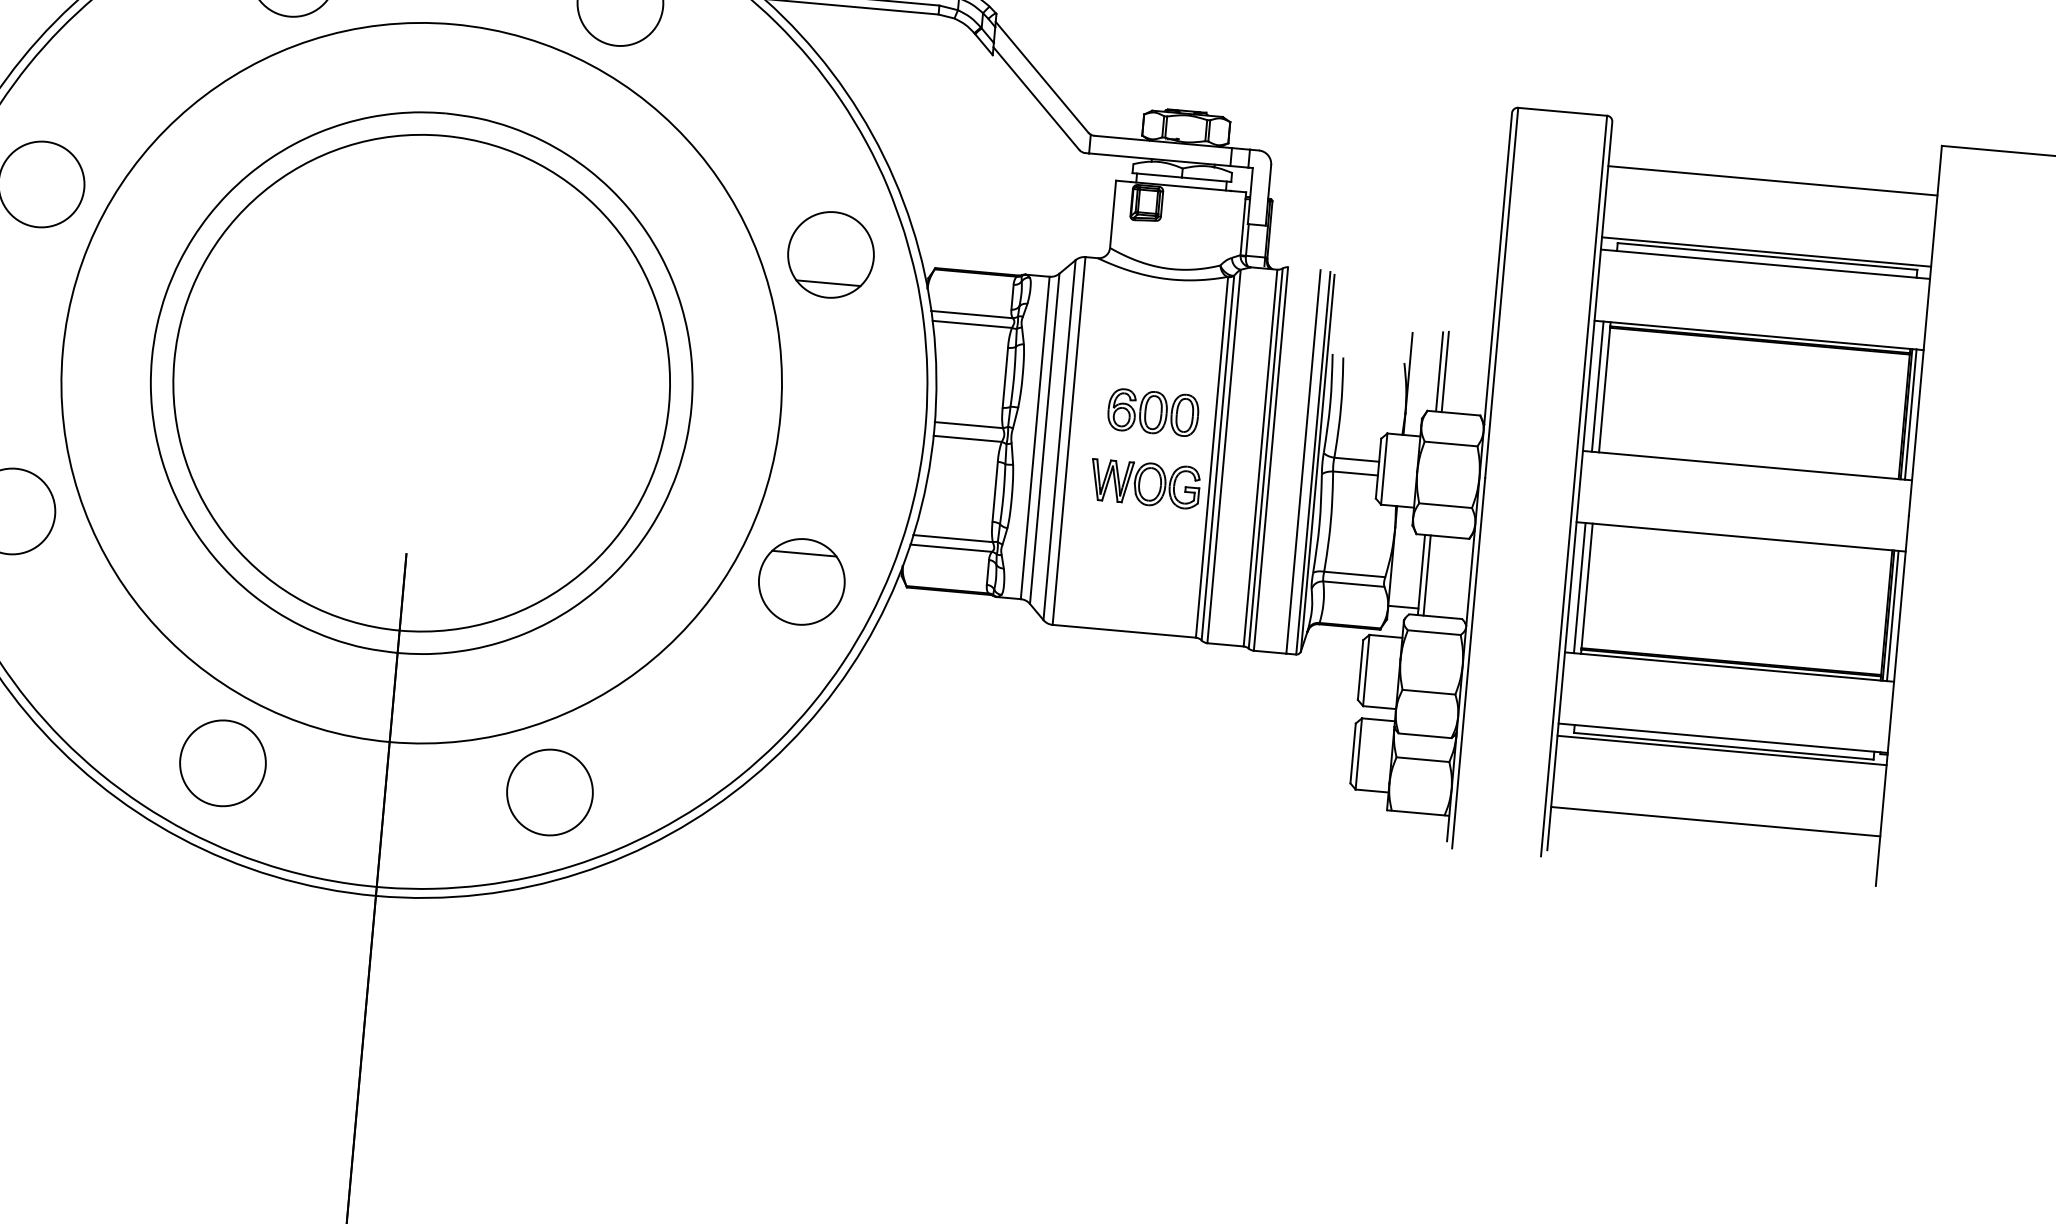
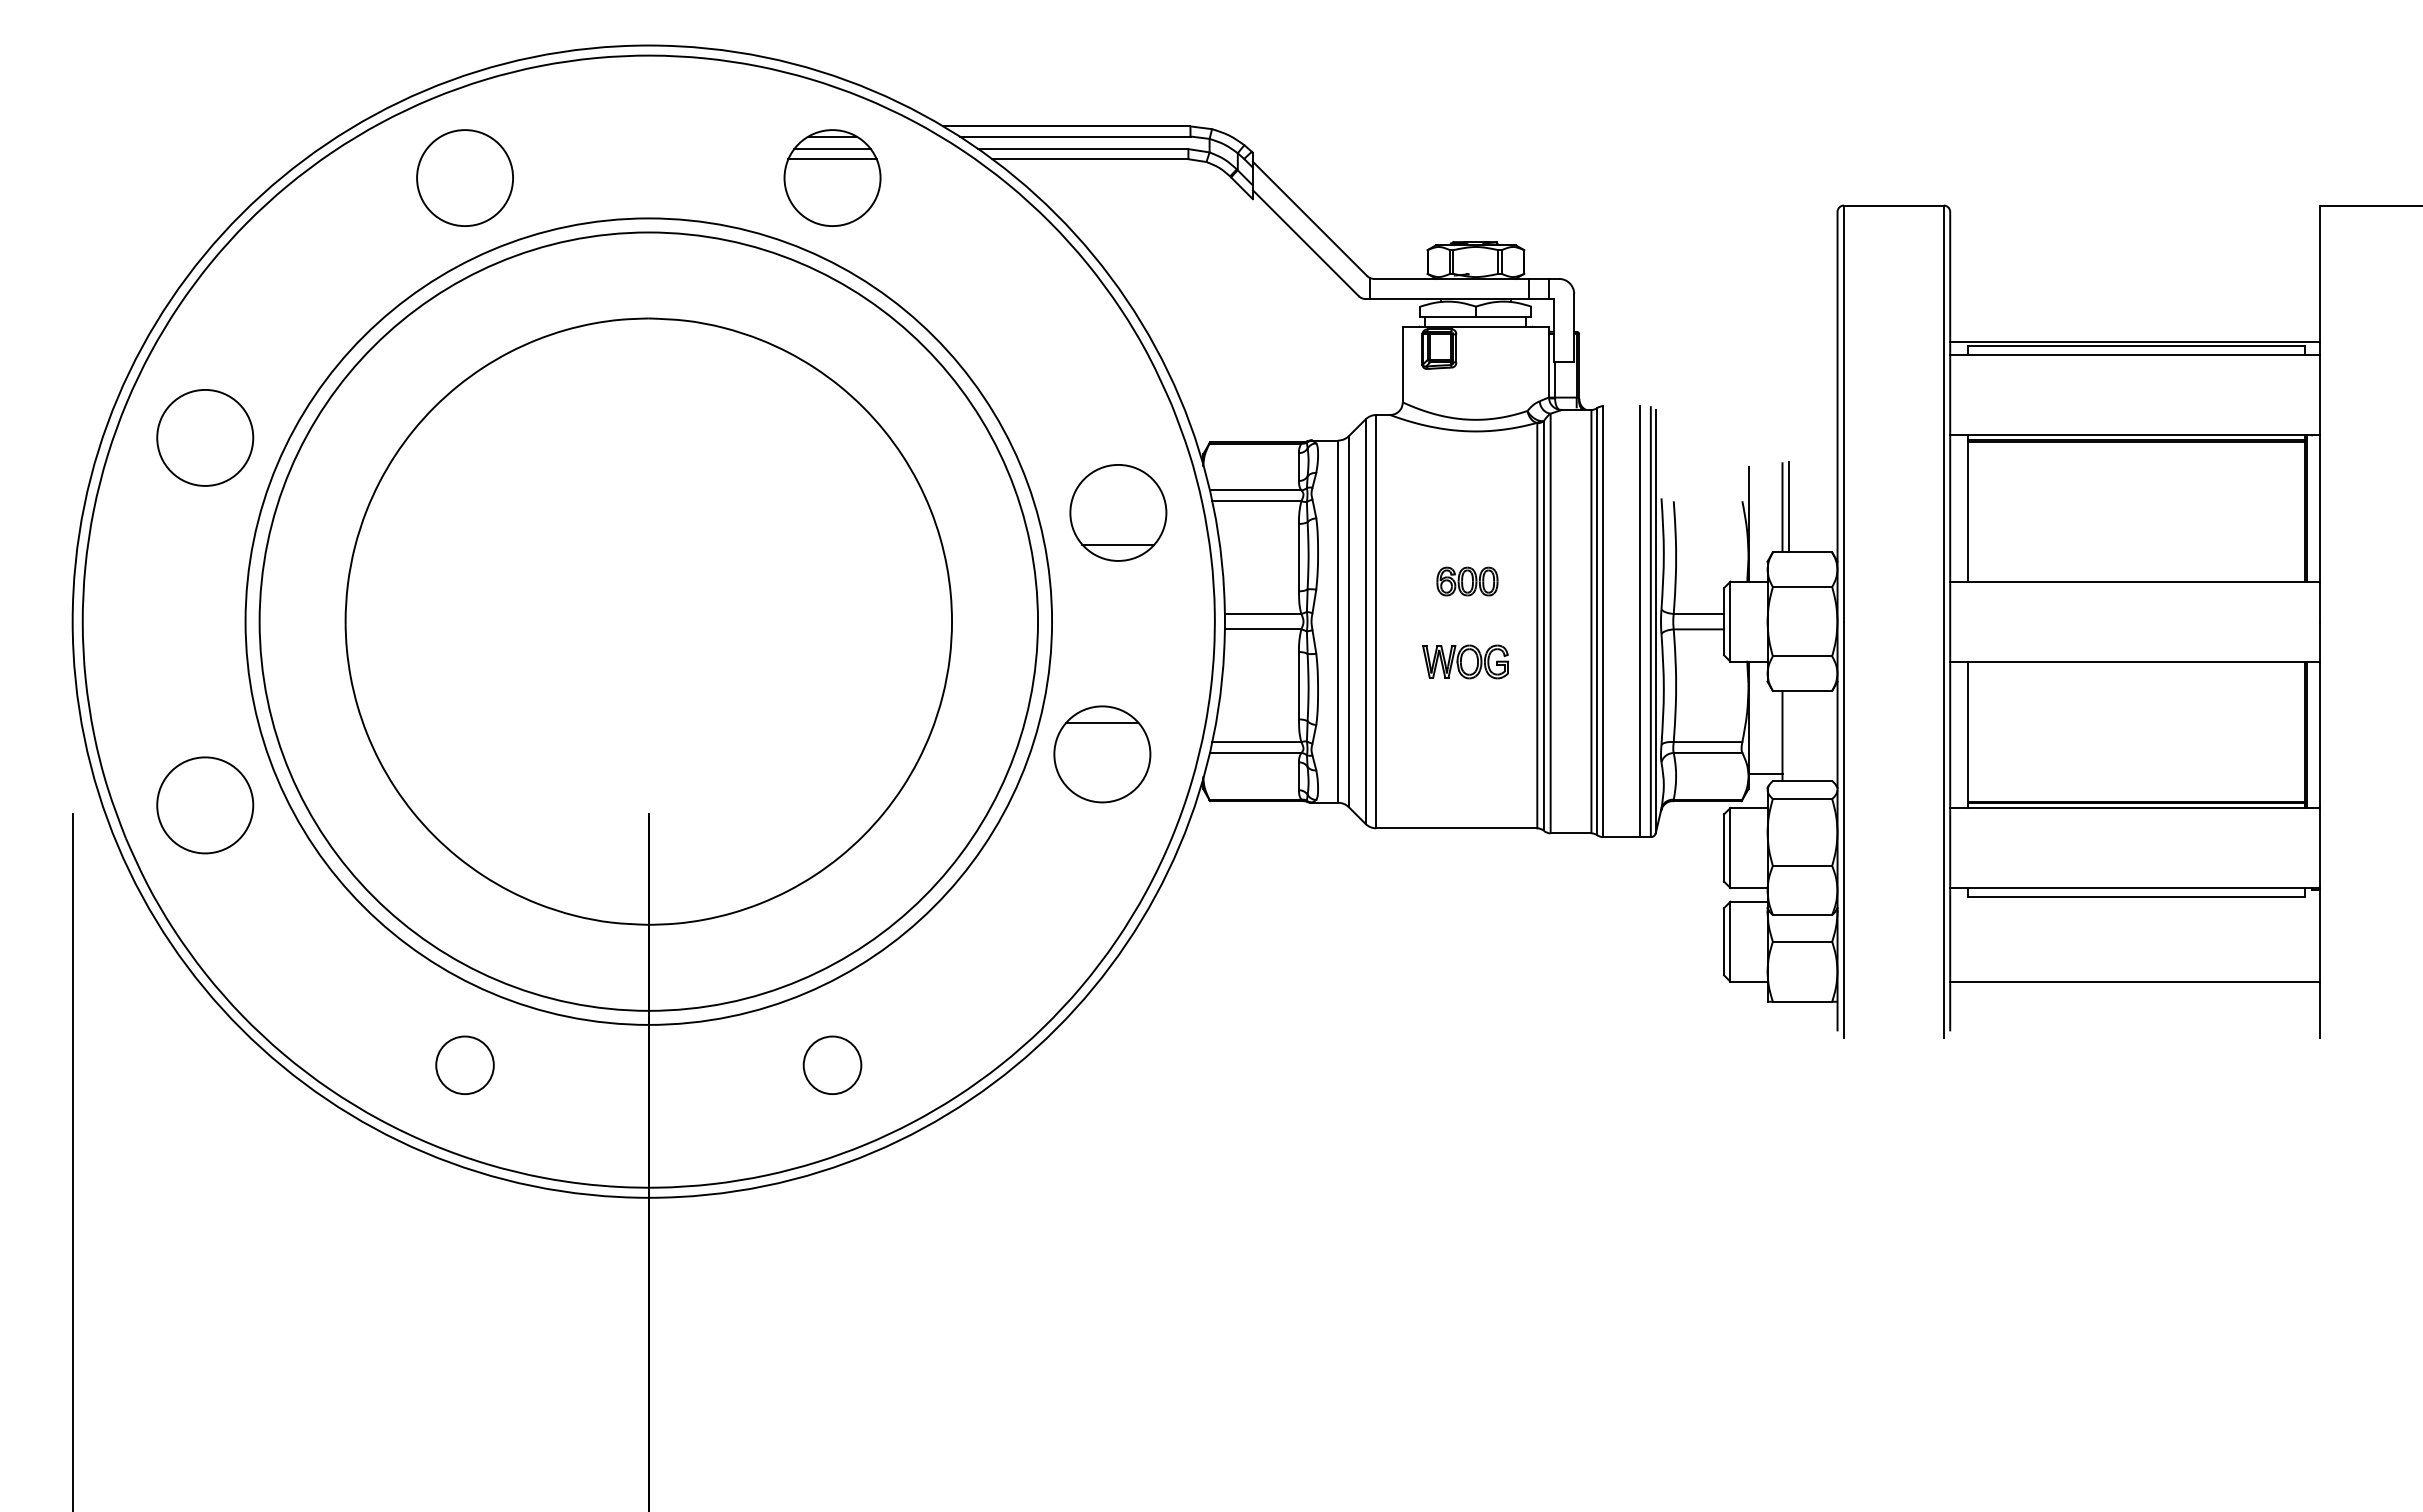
line: (1773, 180) -> (2135, 261), removed
part: (831, 254) -> (1118, 512), moved
circle: (421, 383) -> (648, 621), size x1.4
line: (1597, 386) -> (1960, 508), removed
part: (1153, 412) -> (1467, 581), size x0.6
line: (1911, 414) -> (2312, 508), removed
part: (1145, 483) -> (1465, 661), size x0.7
line: (1426, 575) -> (1788, 735), removed
part: (801, 582) -> (1102, 754), moved
line: (1579, 587) -> (1960, 734), removed
line: (1893, 615) -> (2312, 734), removed
line: (1722, 750) -> (2135, 901), removed
circle: (222, 763) -> (464, 1065), size x0.6
circle: (549, 792) -> (832, 1065), size x0.6

